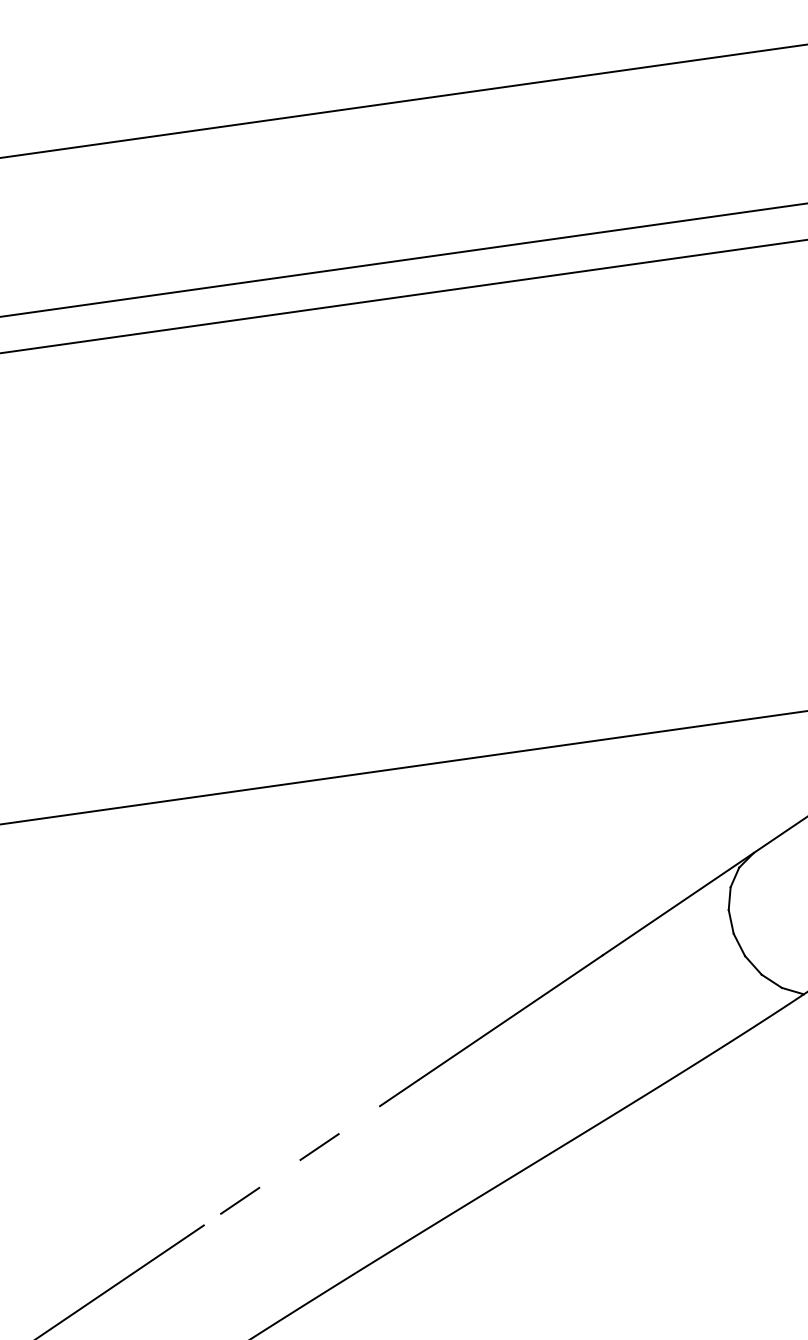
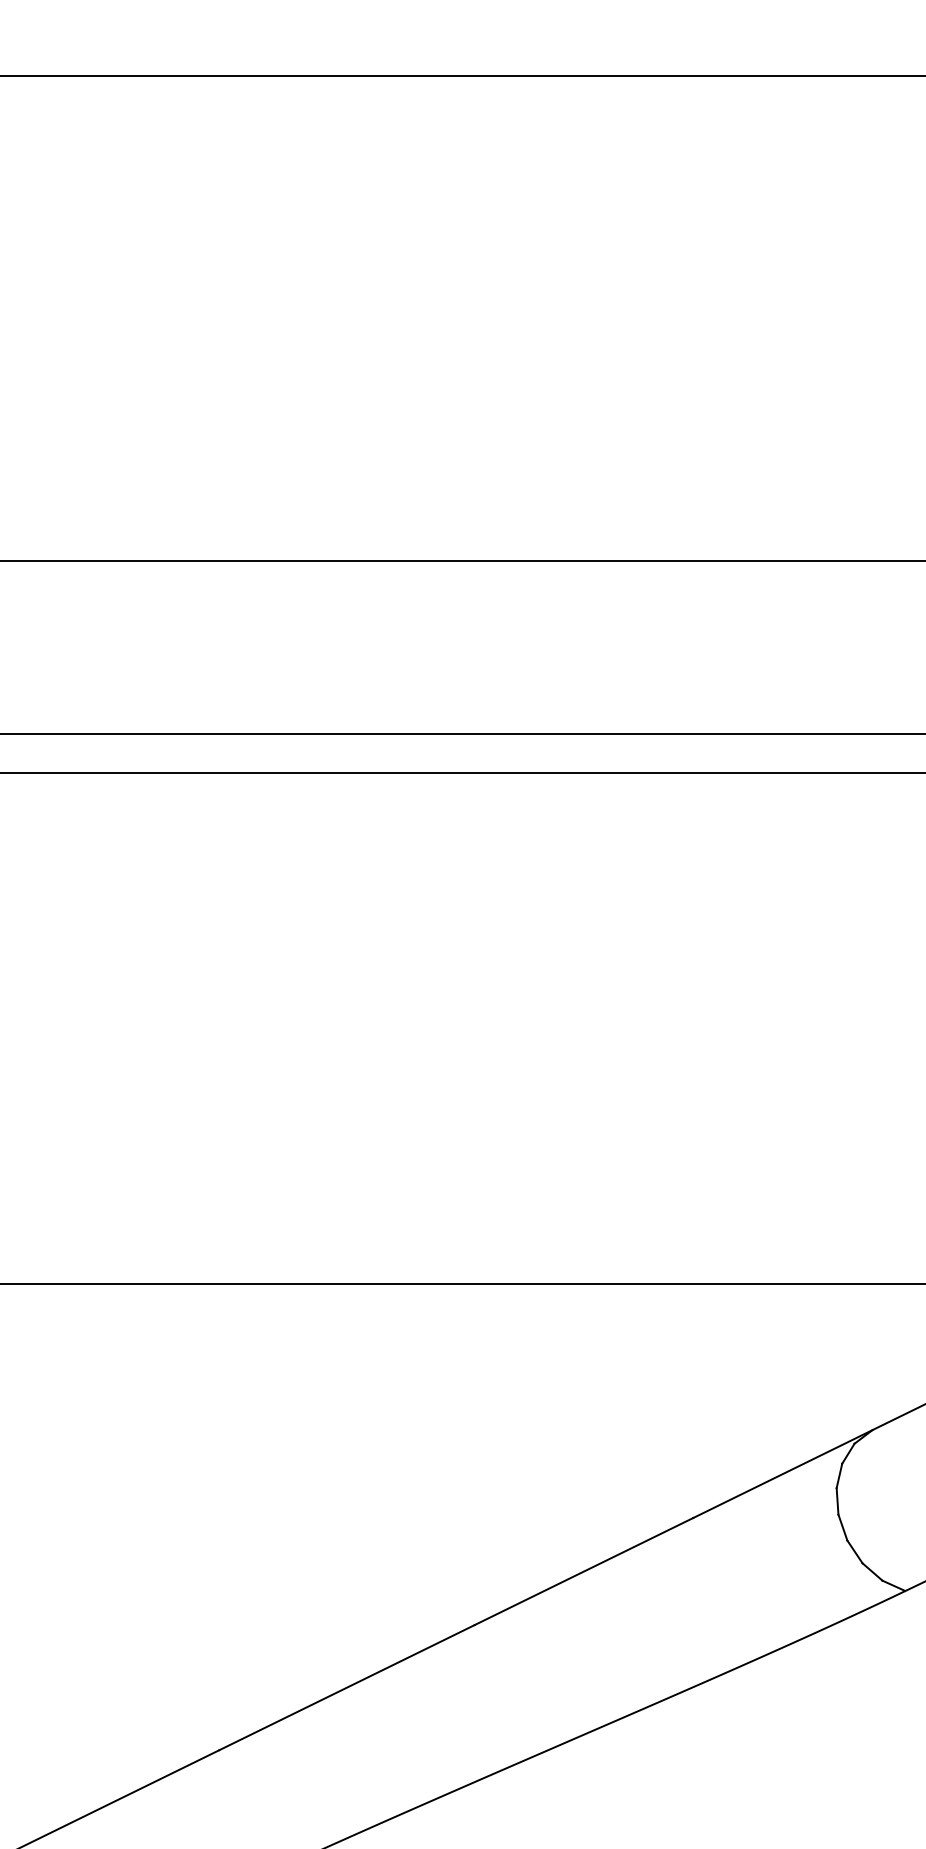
line: (310, 1152) -> (346, 1687), dashed -> solid

